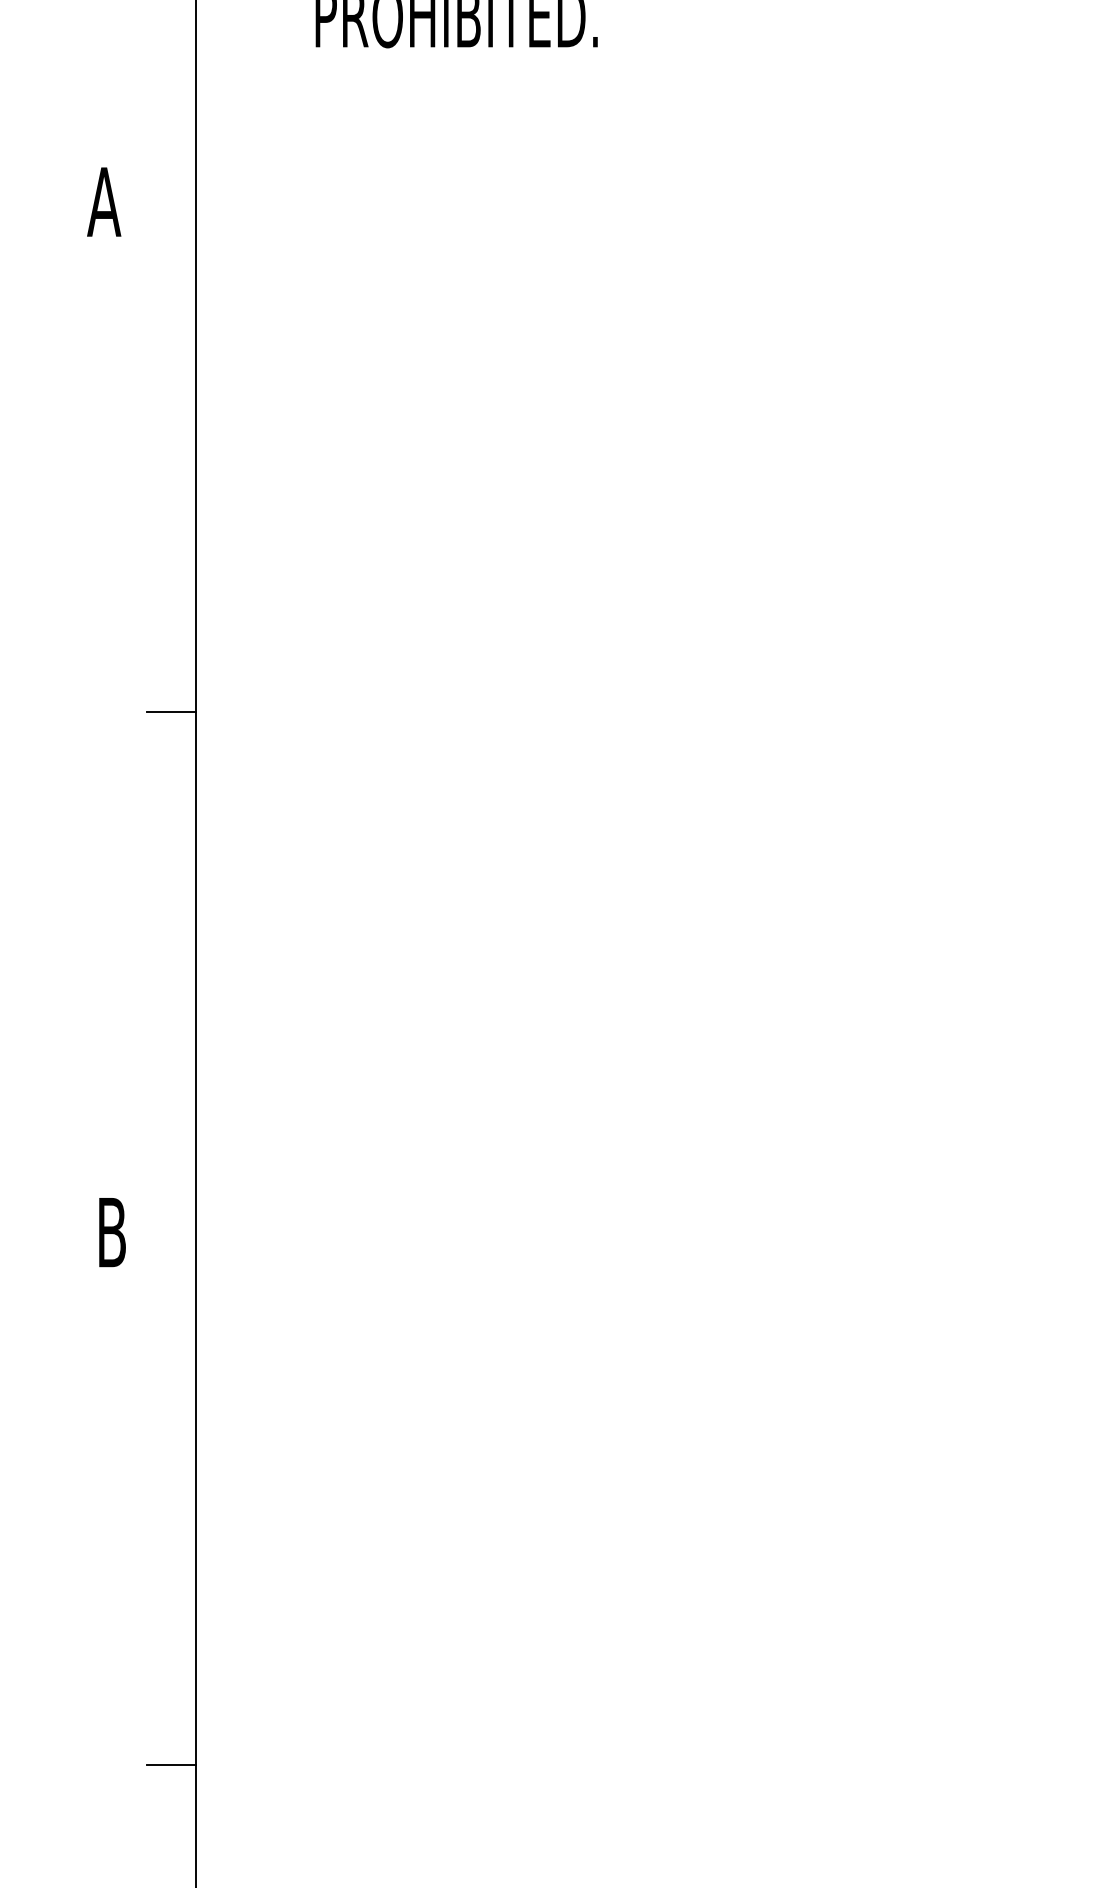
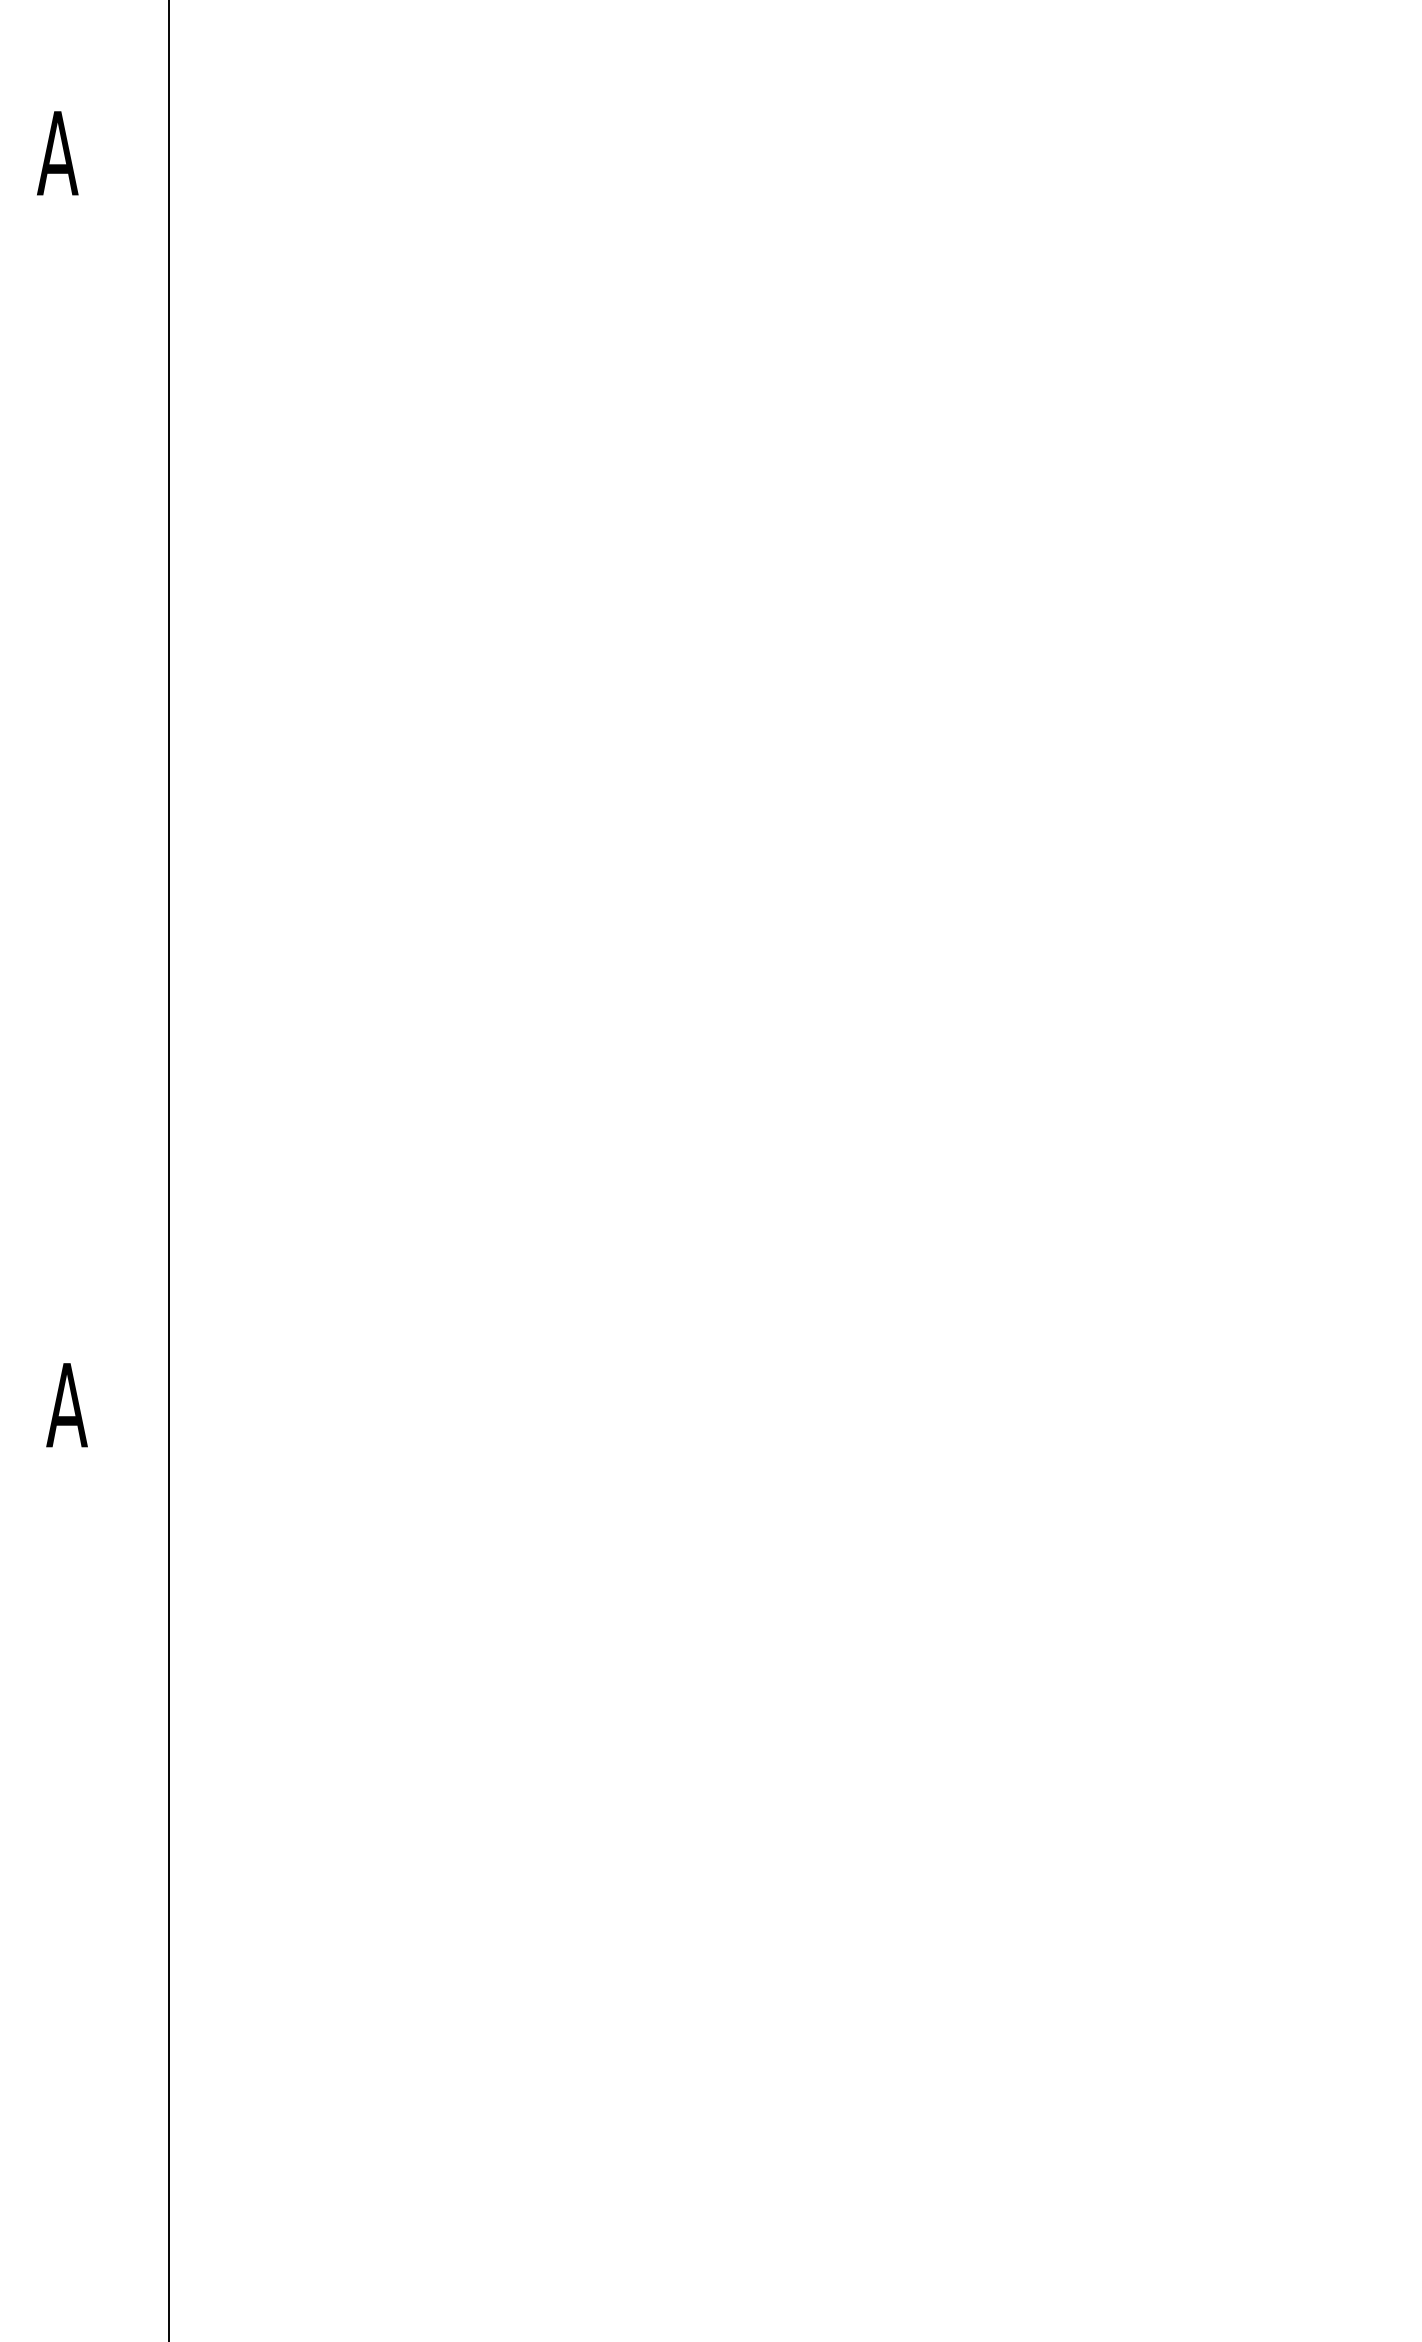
line: (170, 711) -> (138, 772), removed
text: (111, 1232) -> (66, 1405), B -> A
line: (170, 1765) -> (138, 2052), removed

